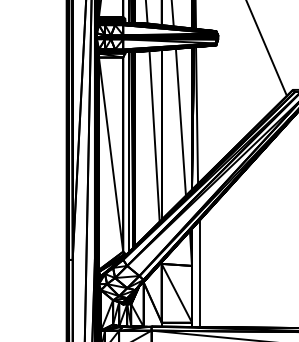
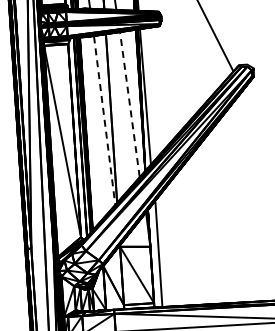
line: (180, 121) -> (129, 104), solid -> dashed
line: (154, 136) -> (104, 120), solid -> dashed

